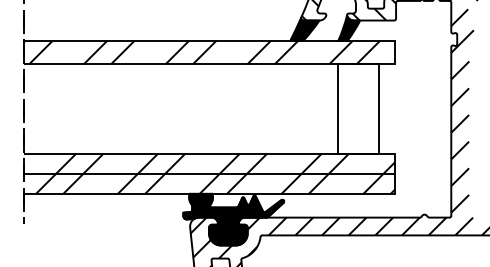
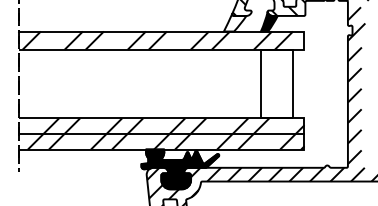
fill: (304, 28) -> (234, 22), removed

